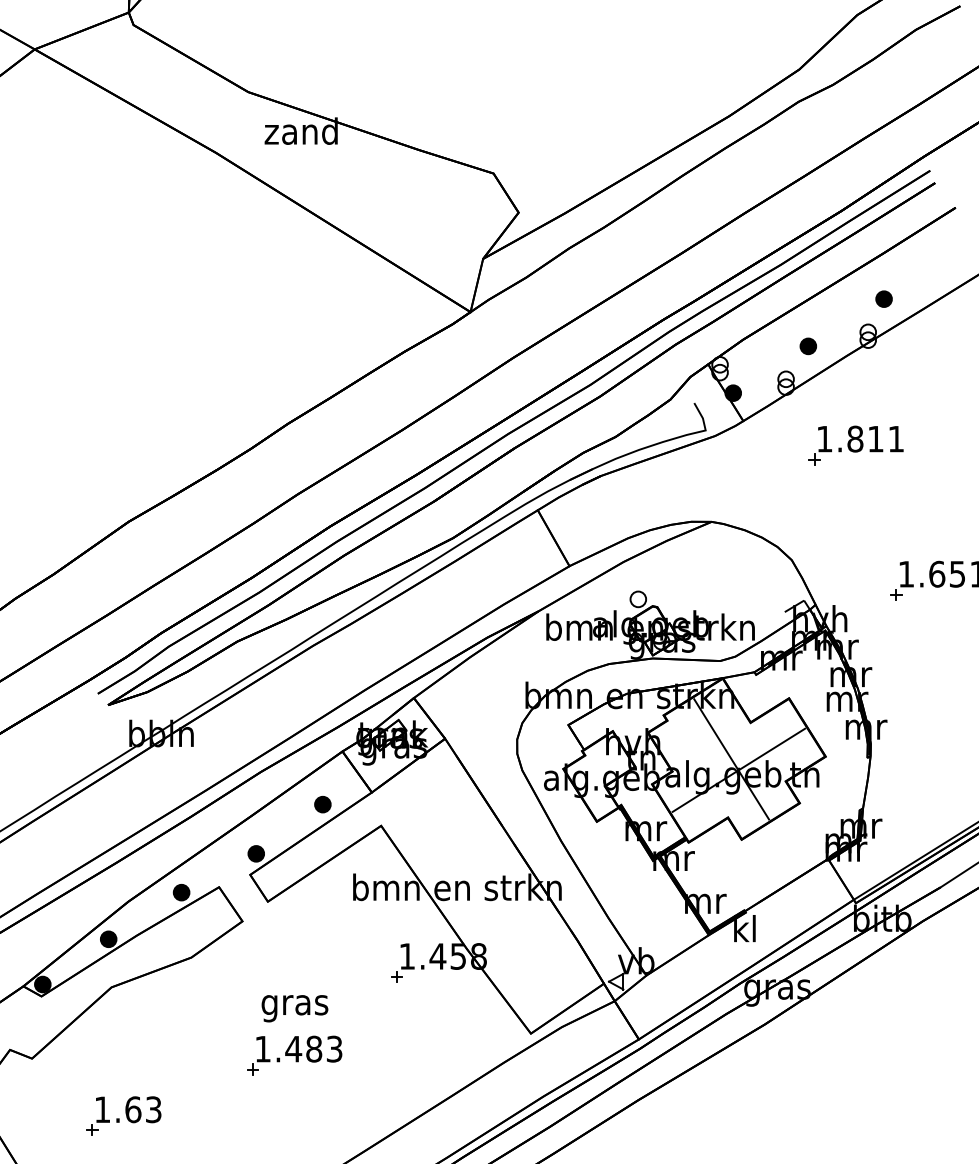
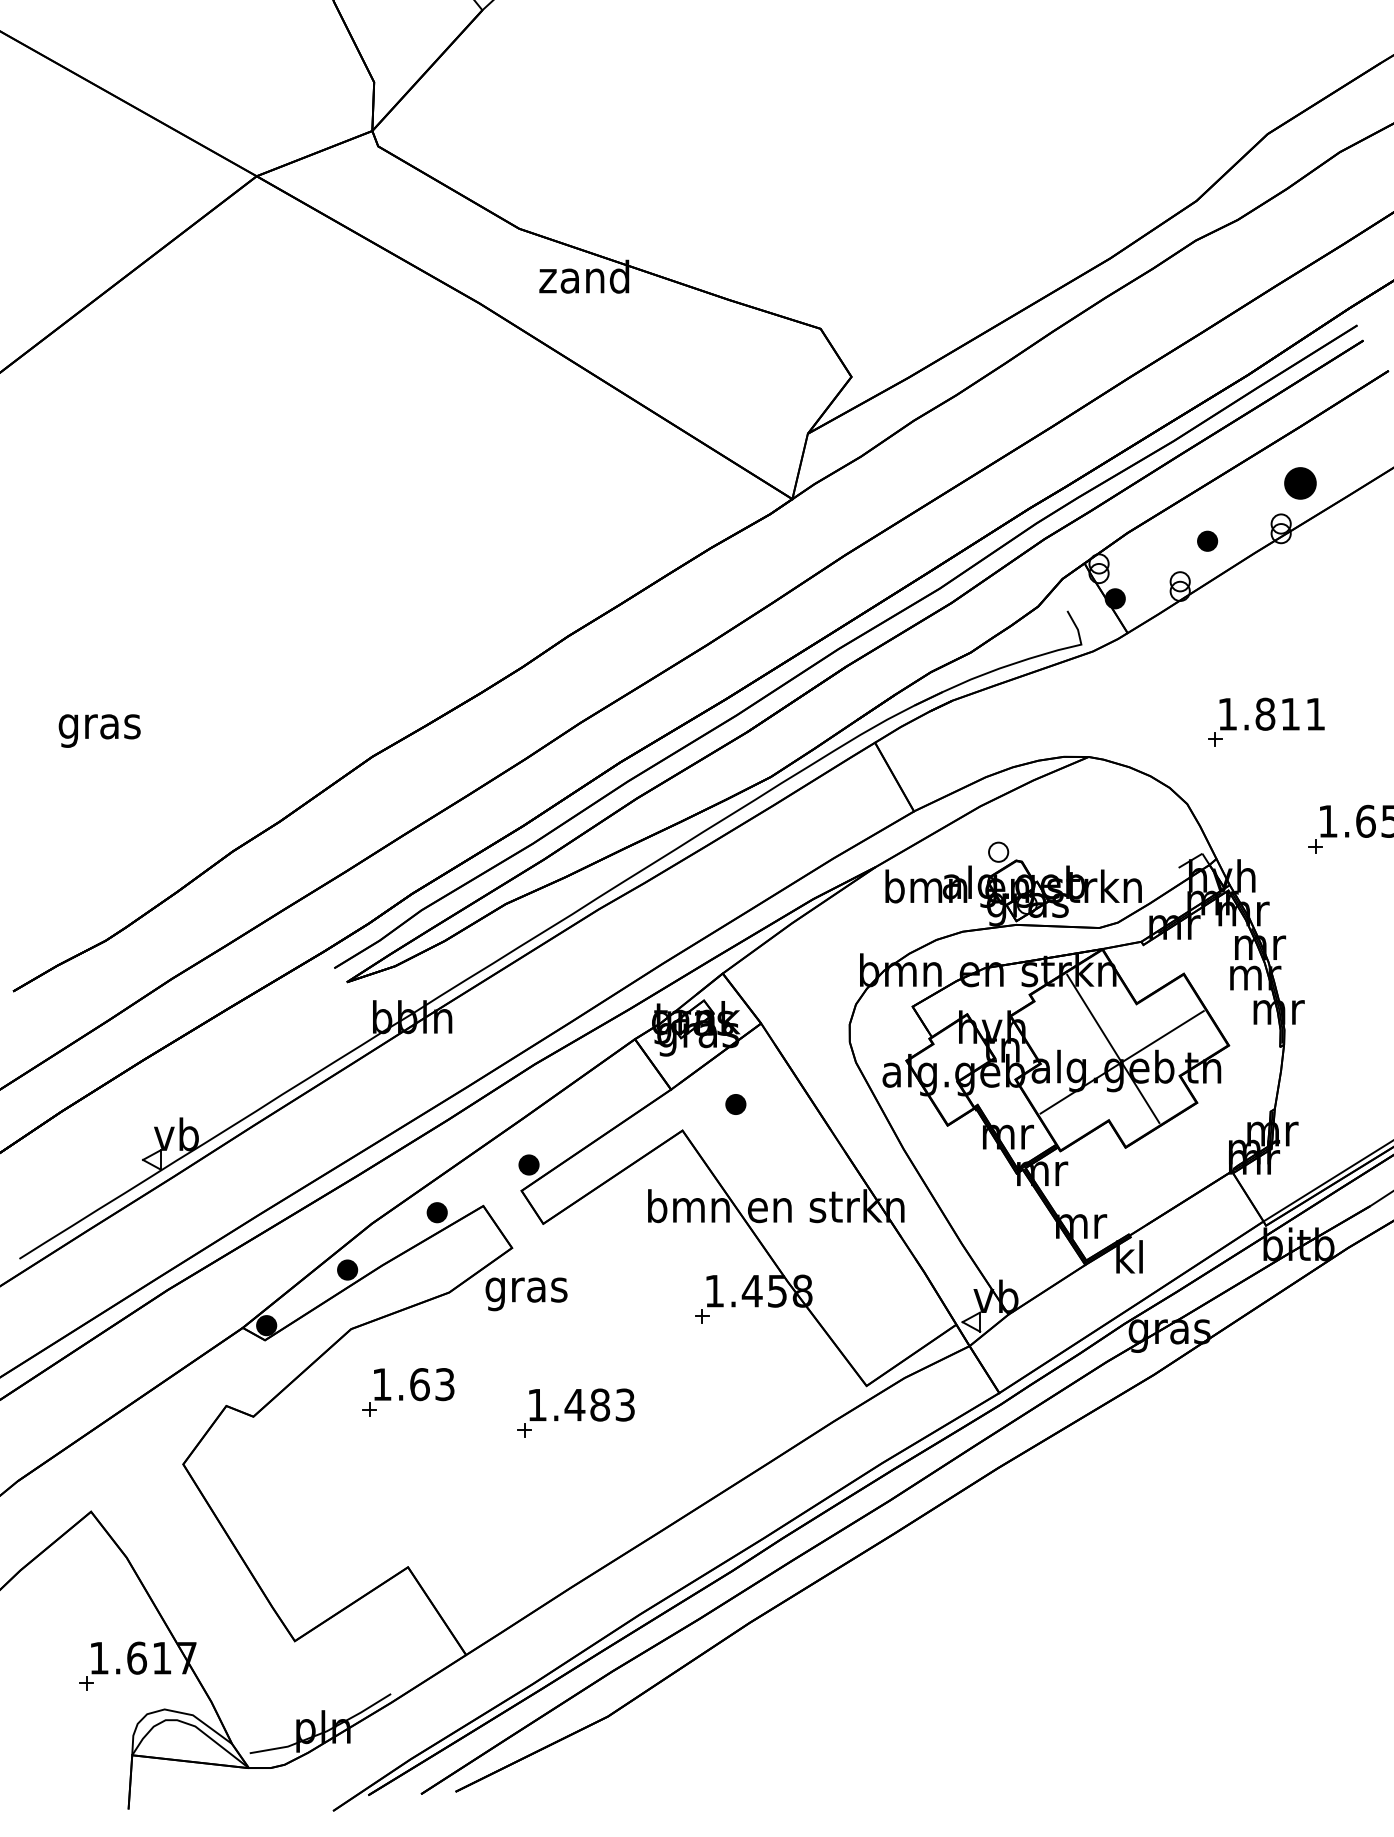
part: (883, 298) -> (1300, 482), size x1.6
part: (856, 445) -> (1266, 721), moved
part: (322, 804) -> (735, 1104), moved
text: (294, 1008) -> (526, 1294), moved
part: (124, 1116) -> (408, 1392), moved

